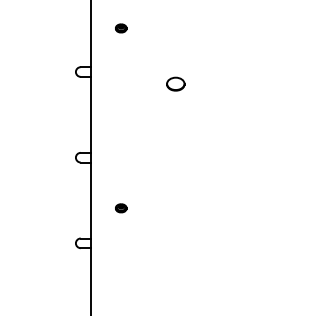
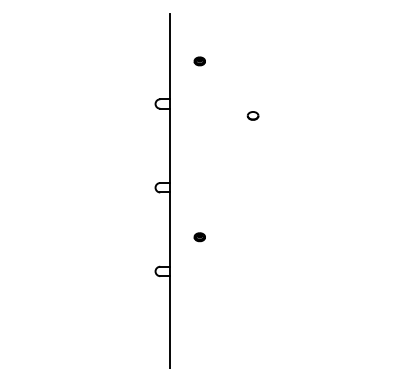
part: (175, 83) -> (252, 115), size x0.62

